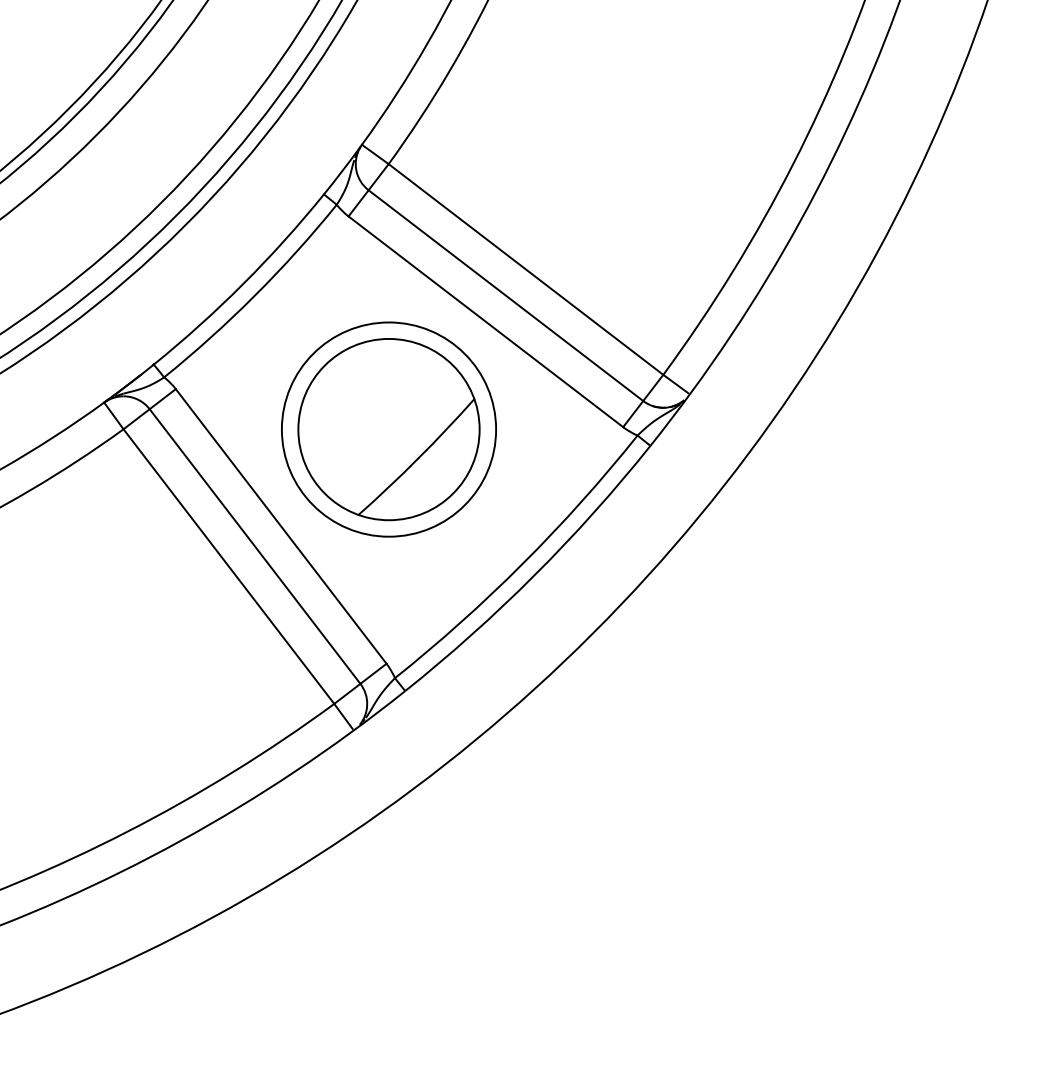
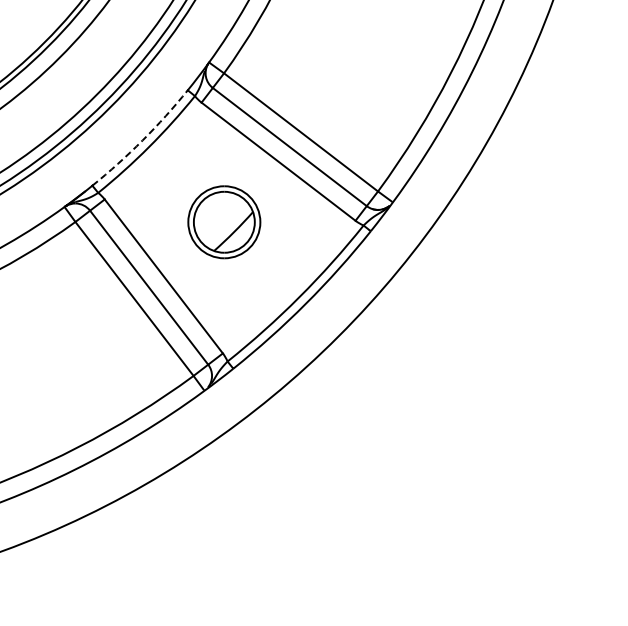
arc: (243, 283) -> (142, 140), solid -> dashed
part: (389, 430) -> (224, 222), size x0.6

